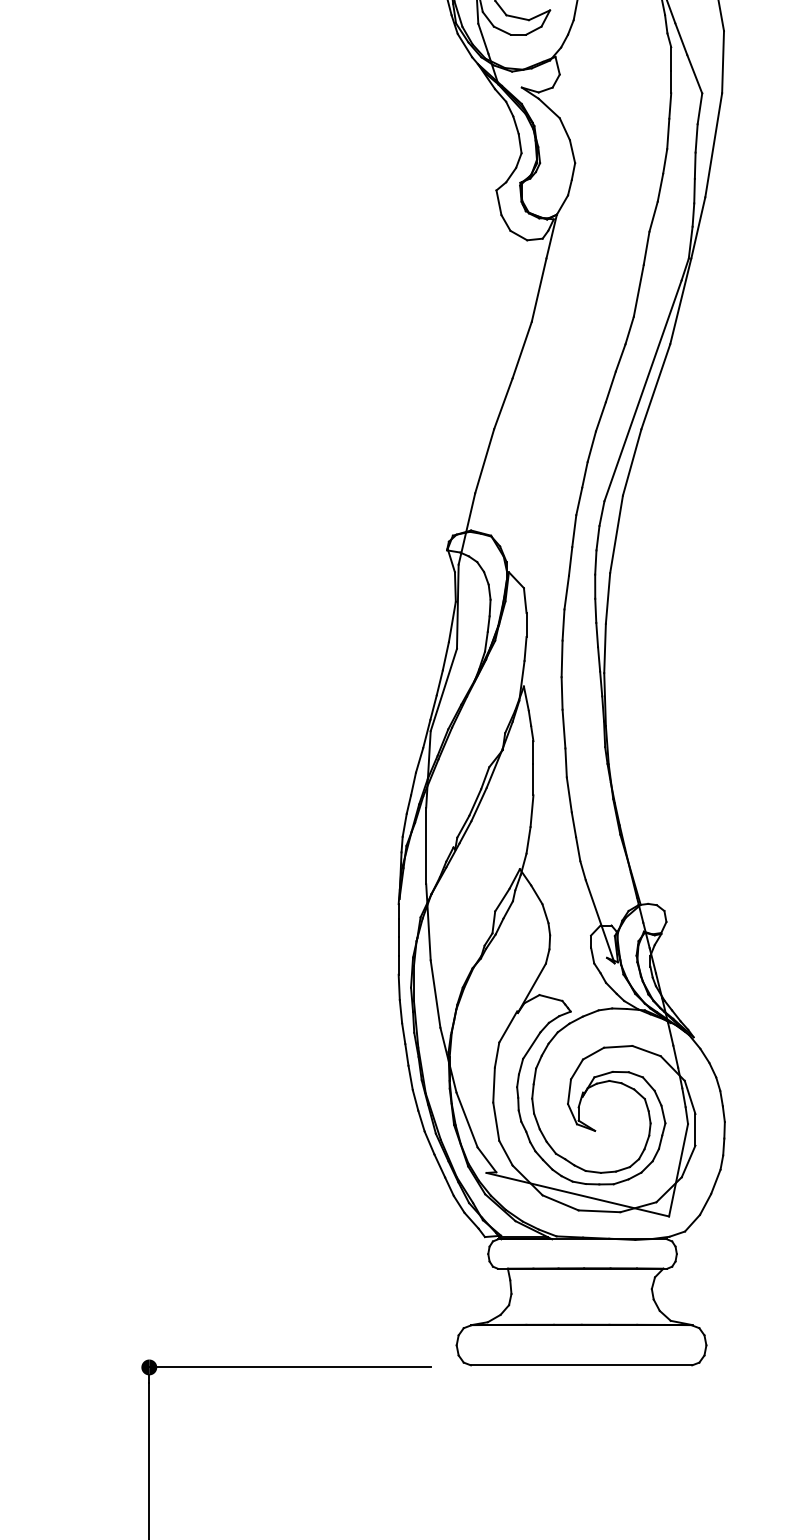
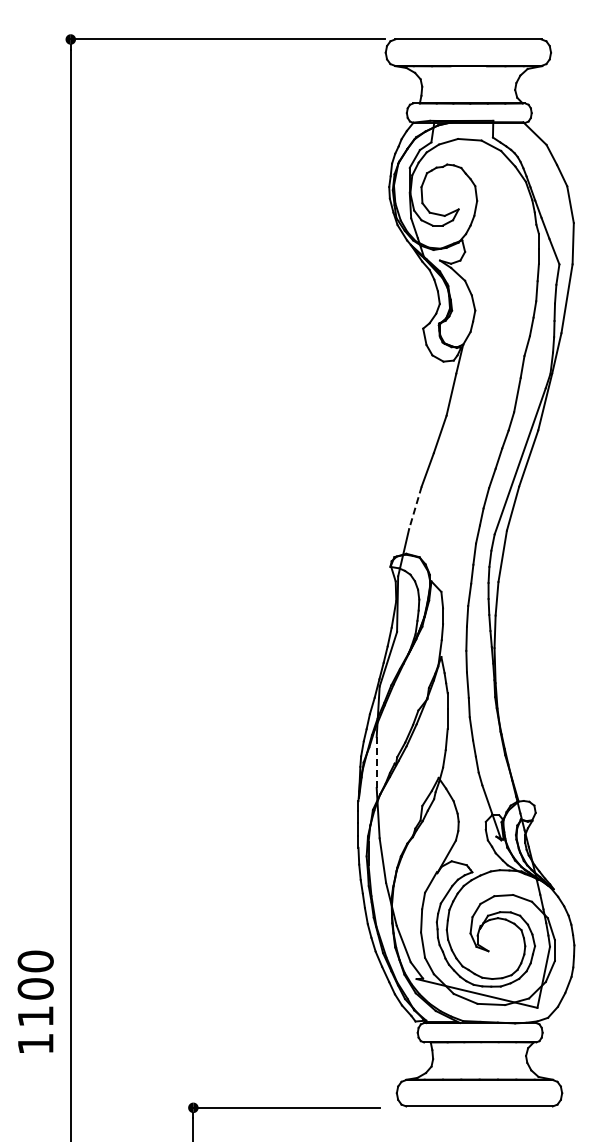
line: (484, 462) -> (415, 508), solid -> dashed
line: (425, 847) -> (376, 763), solid -> dashed

